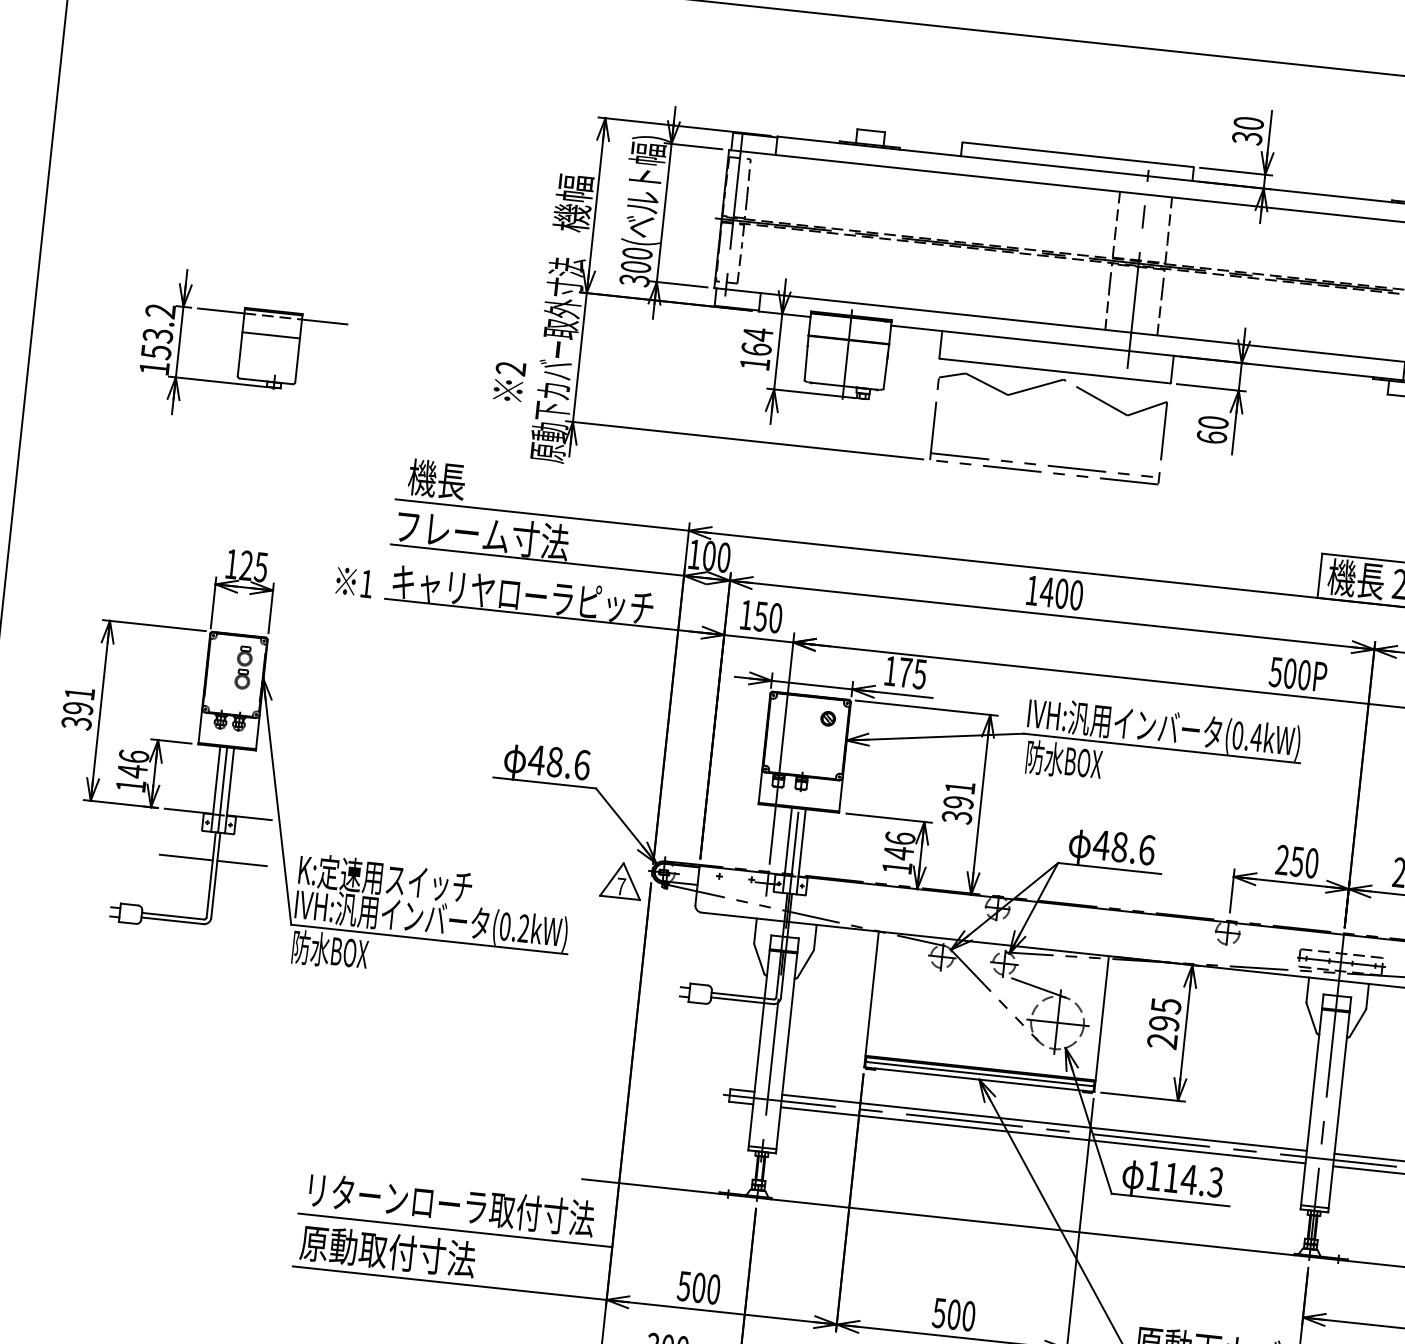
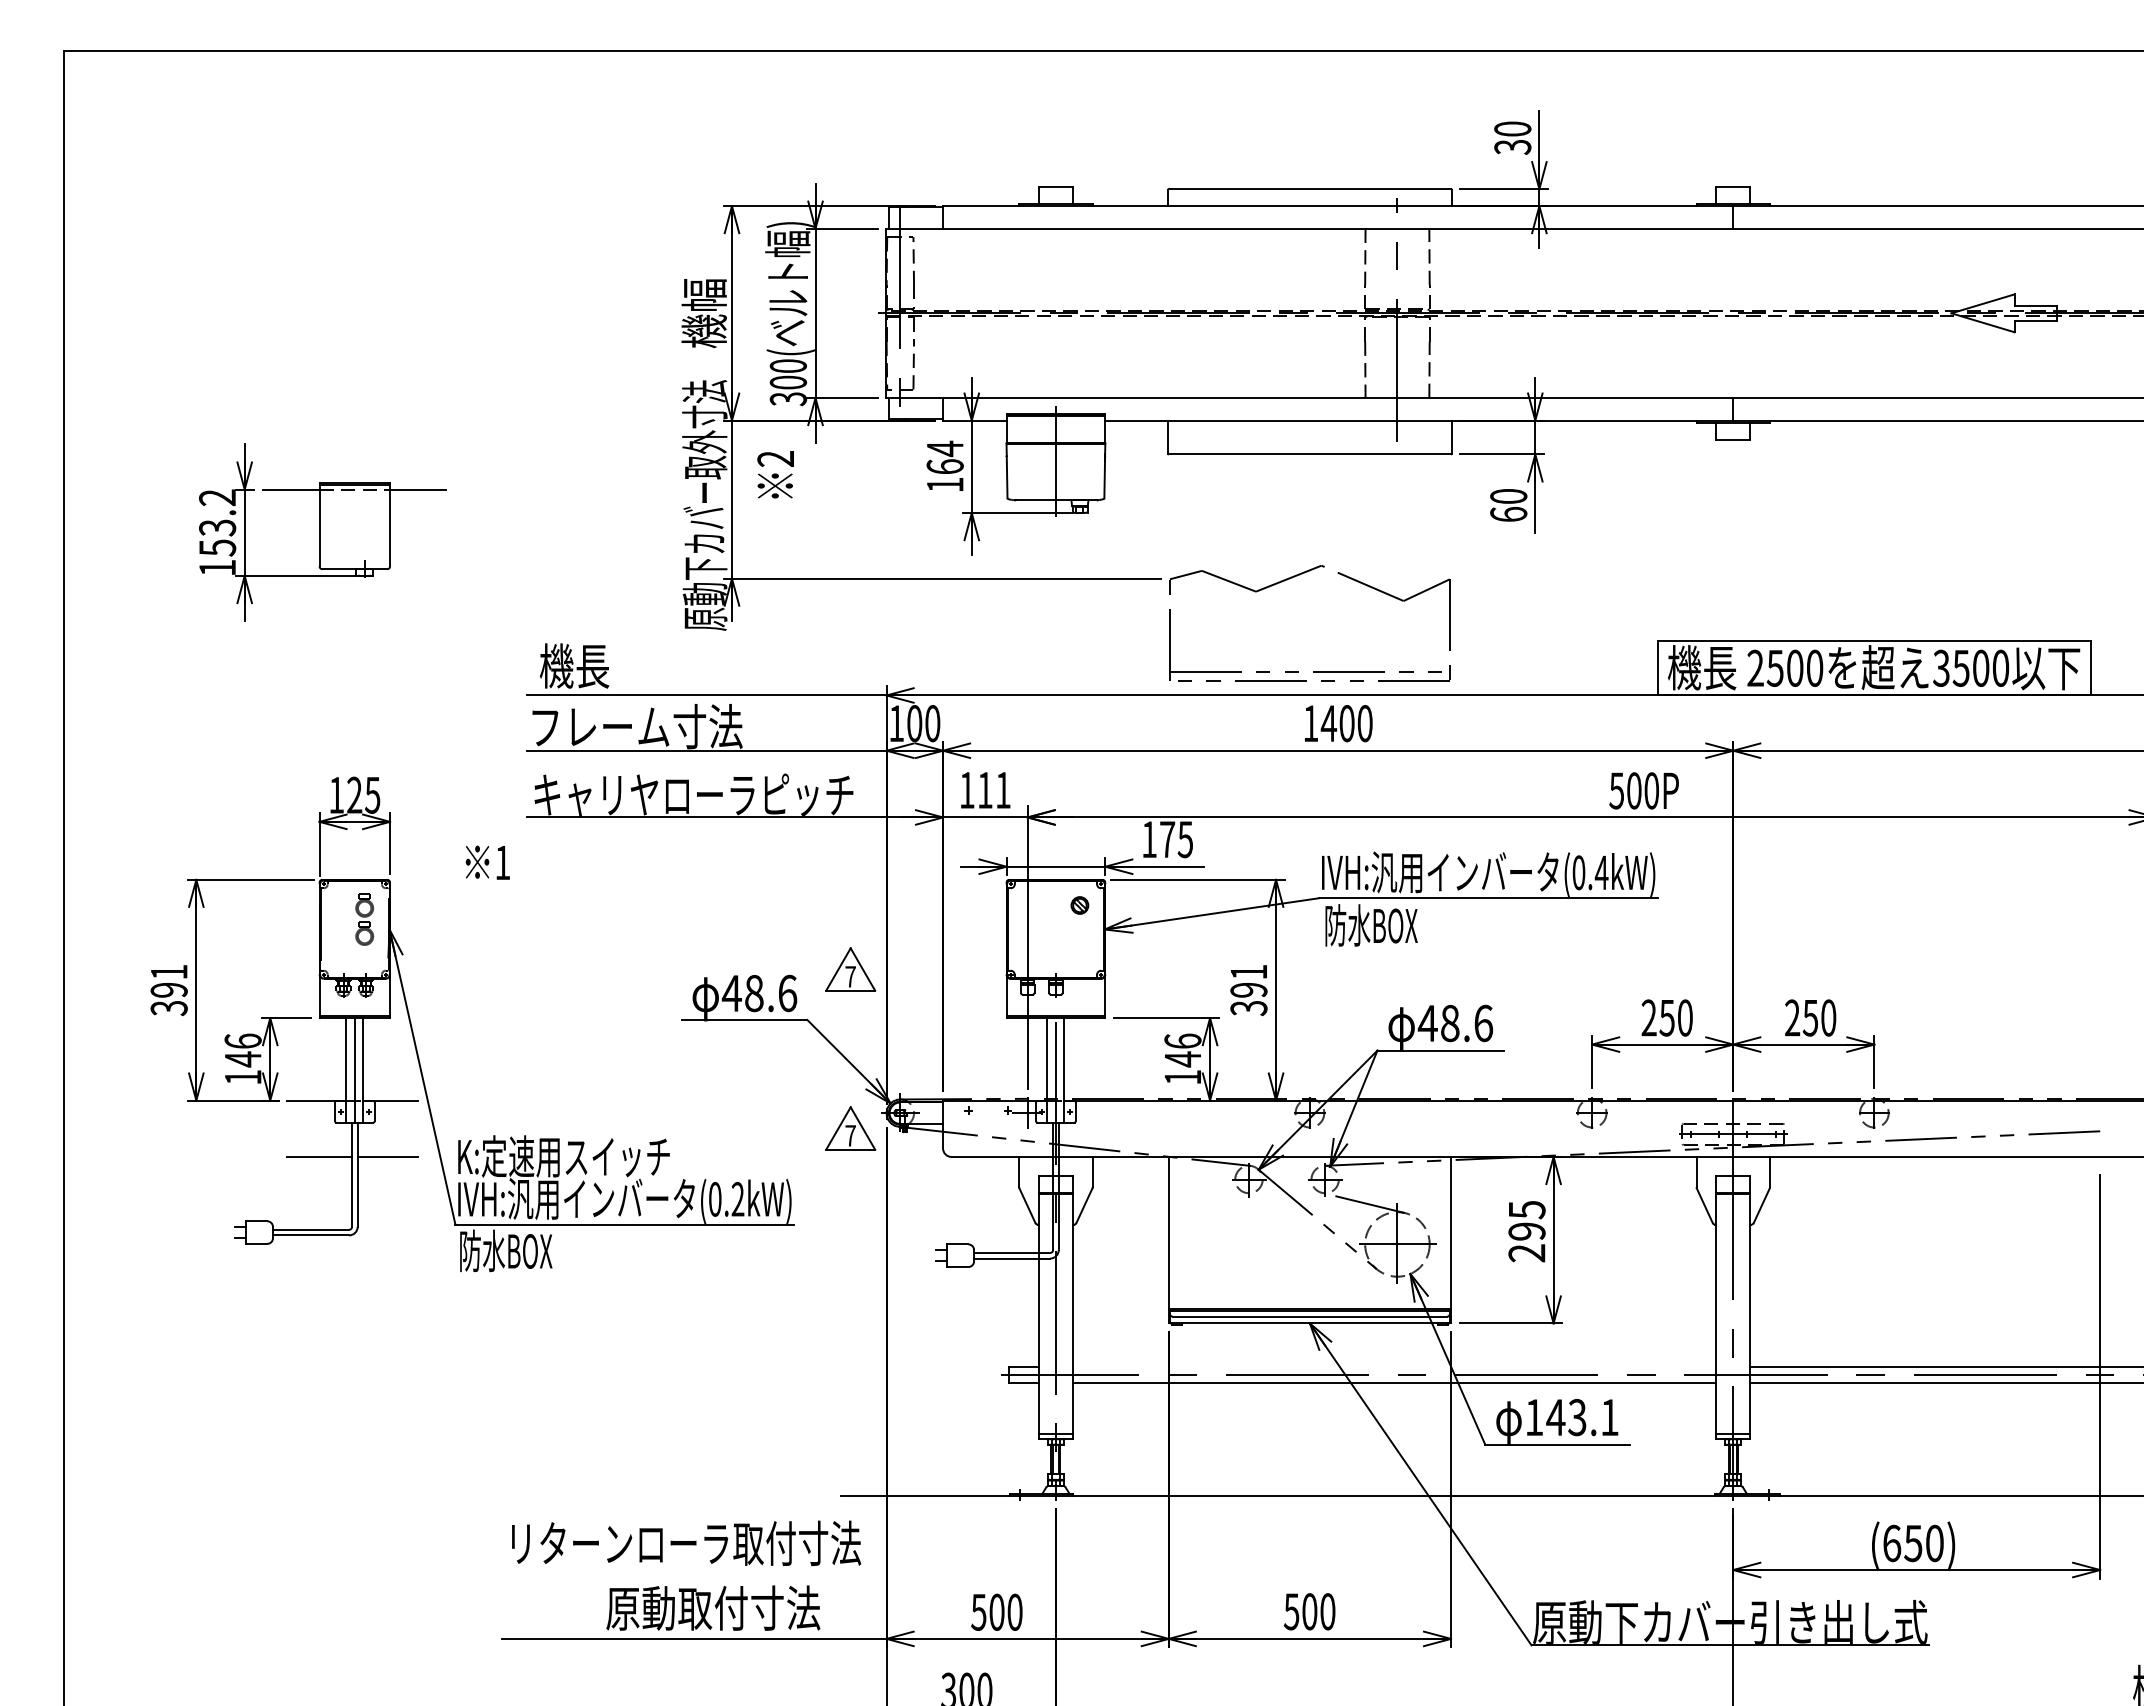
line: (270, 335) -> (354, 512), removed
text: (509, 381) -> (775, 474), moved
part: (1038, 387) -> (1292, 578), moved
text: (354, 582) -> (487, 862), moved
text: (767, 616) -> (993, 789), 150 -> 111
part: (635, 750) -> (850, 969), added
line: (1044, 1122) -> (1394, 1367), removed
text: (1193, 1180) -> (1582, 1417), 114.3 -> 143.1
line: (454, 1230) -> (693, 1574), removed
text: (388, 1250) -> (713, 1607), moved

